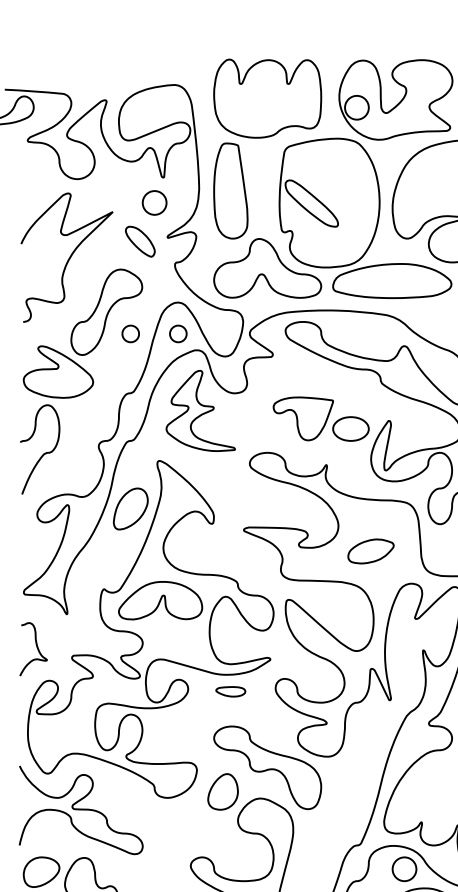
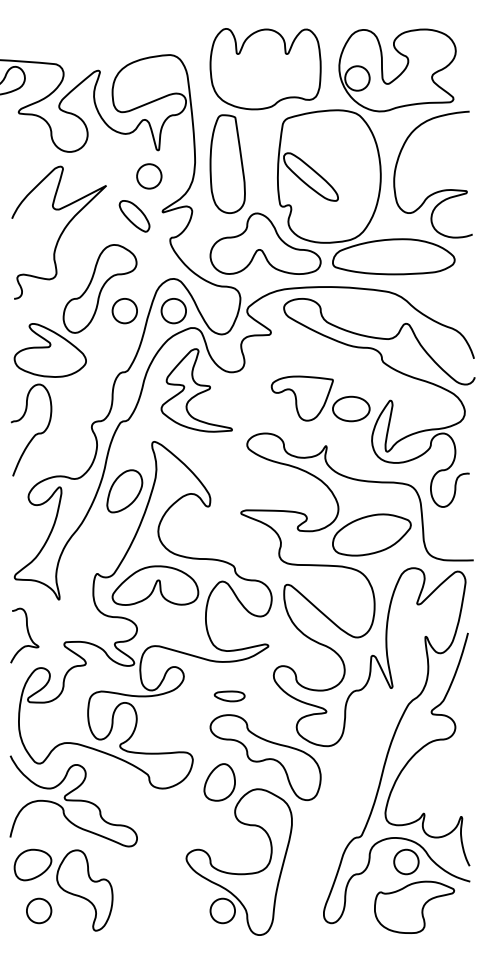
part: (130, 334) -> (124, 311), size x1.43
part: (178, 334) -> (173, 311), size x1.43
part: (370, 550) -> (371, 534), size x1.67
part: (230, 691) -> (229, 696), moved

